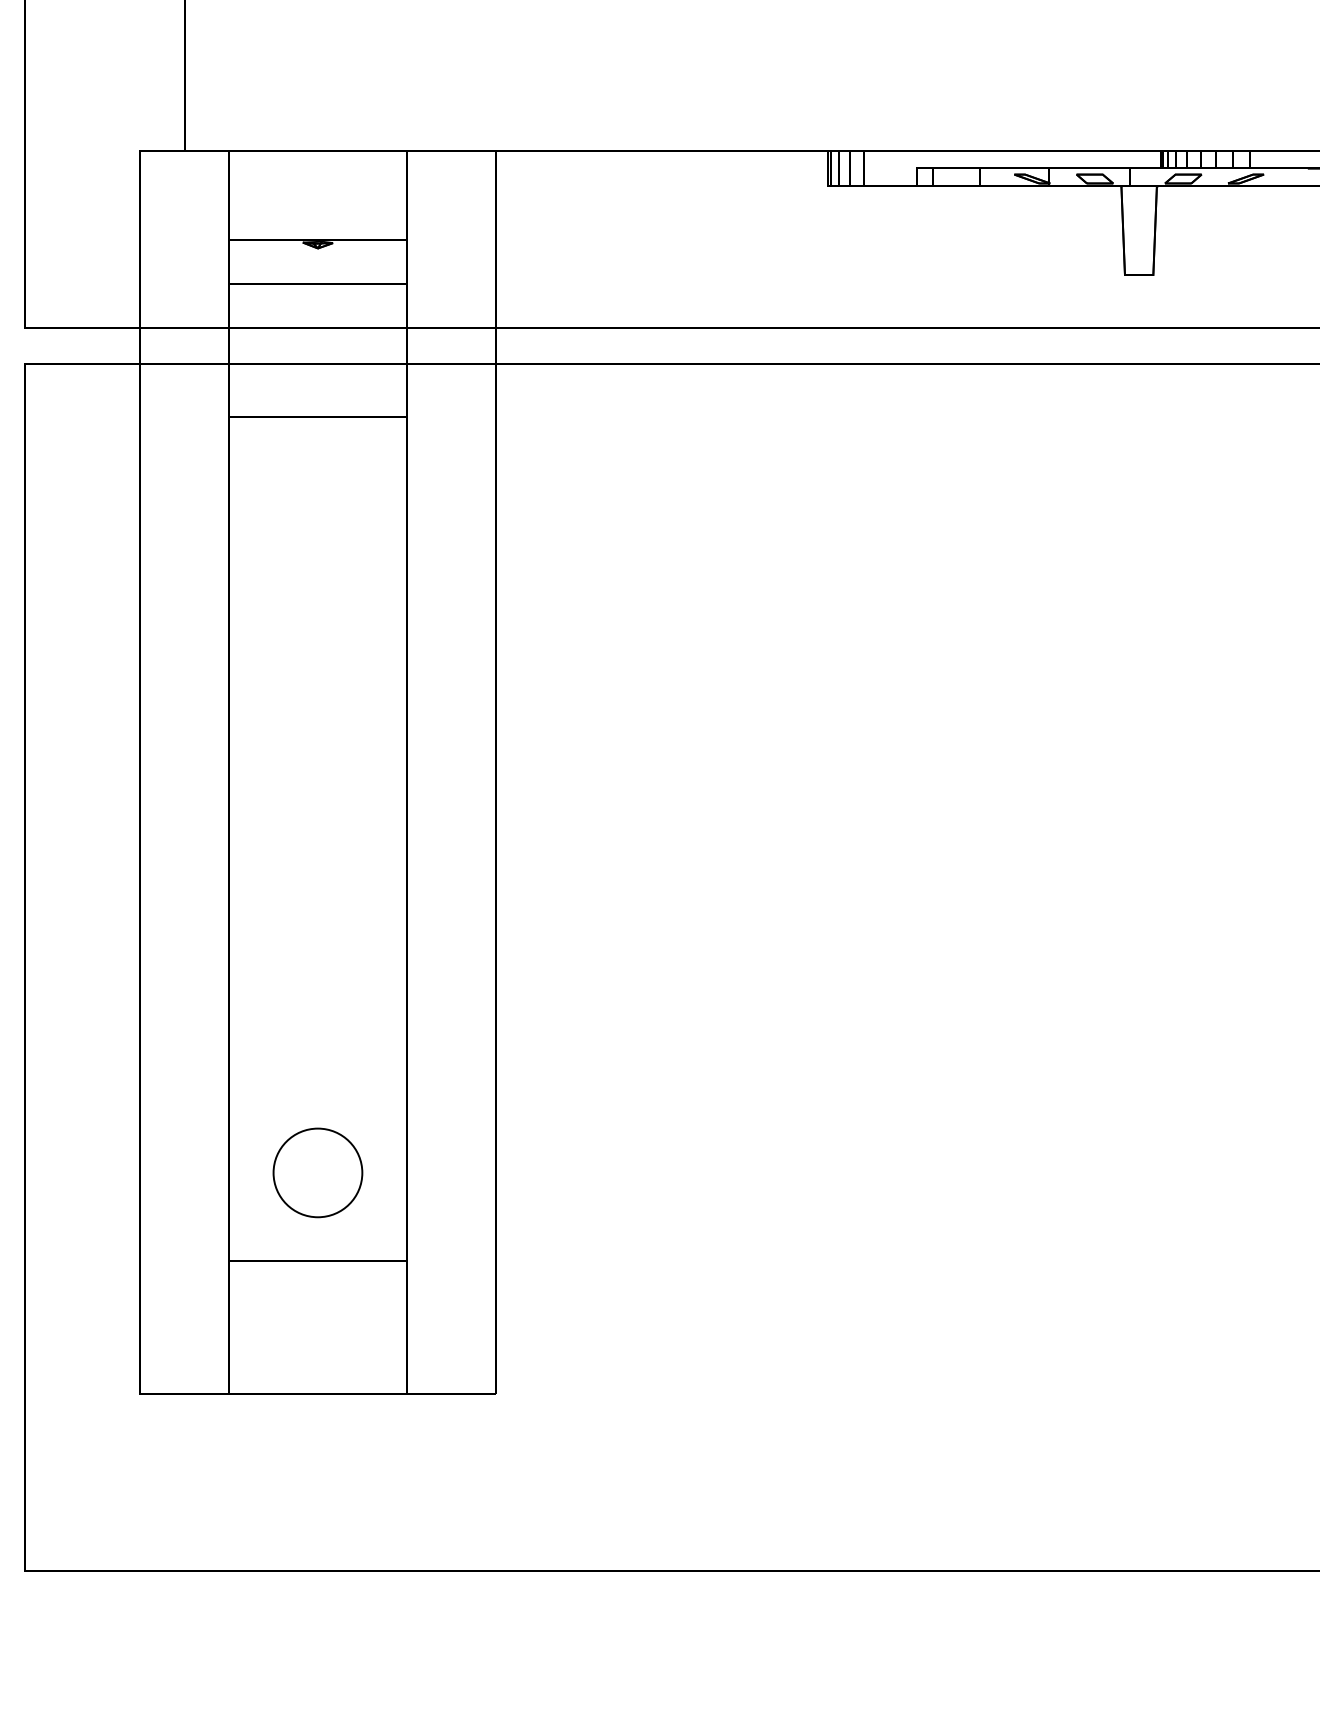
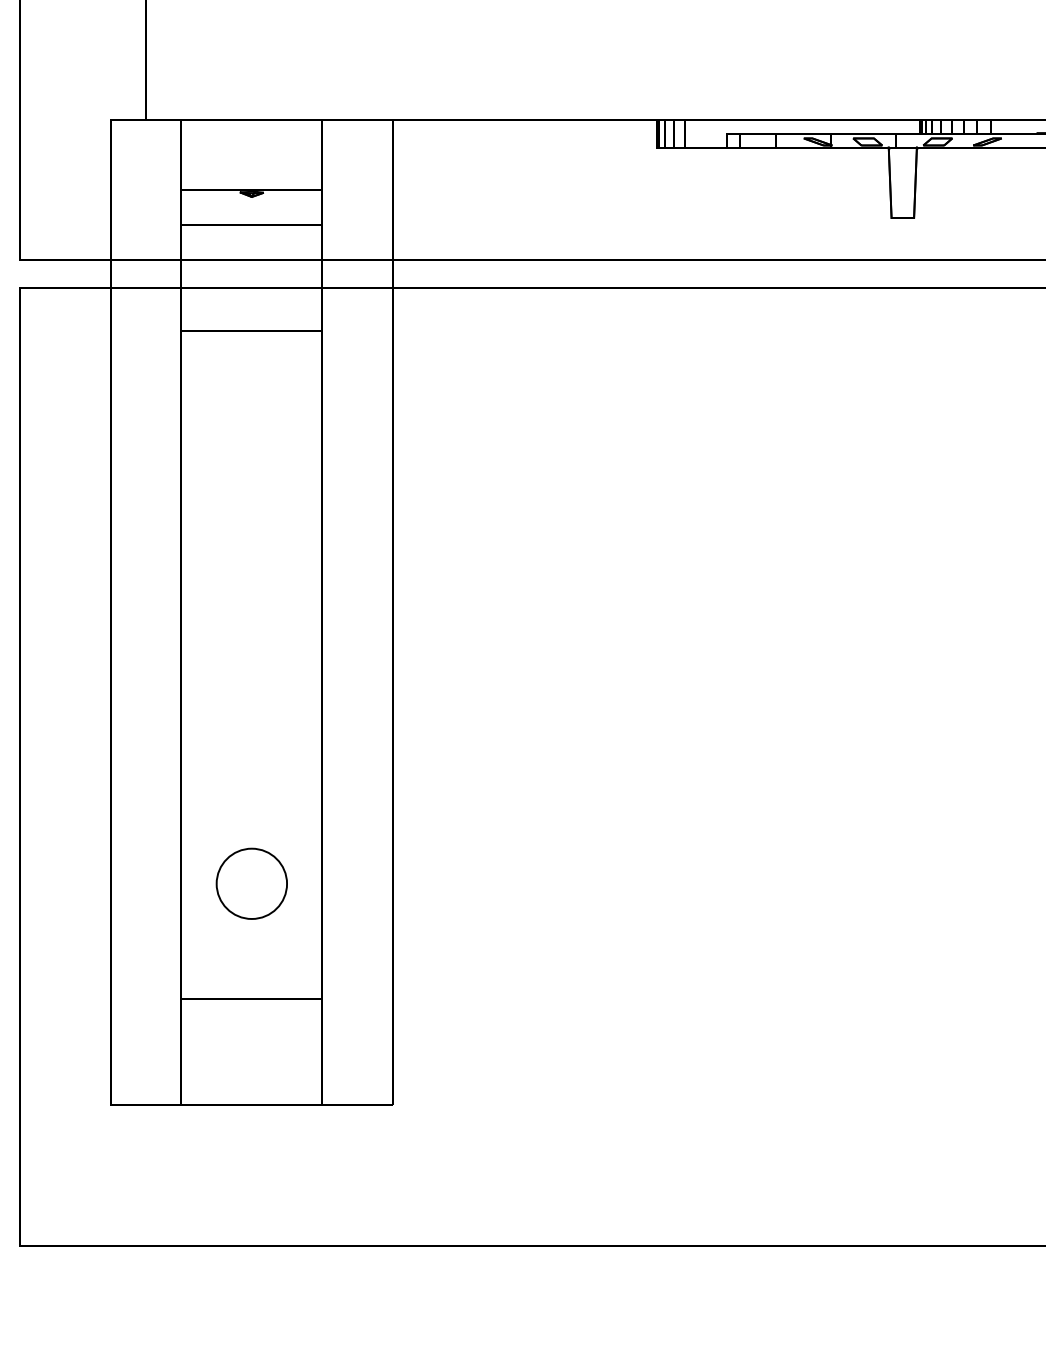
circle: (317, 1172) -> (251, 883), moved

